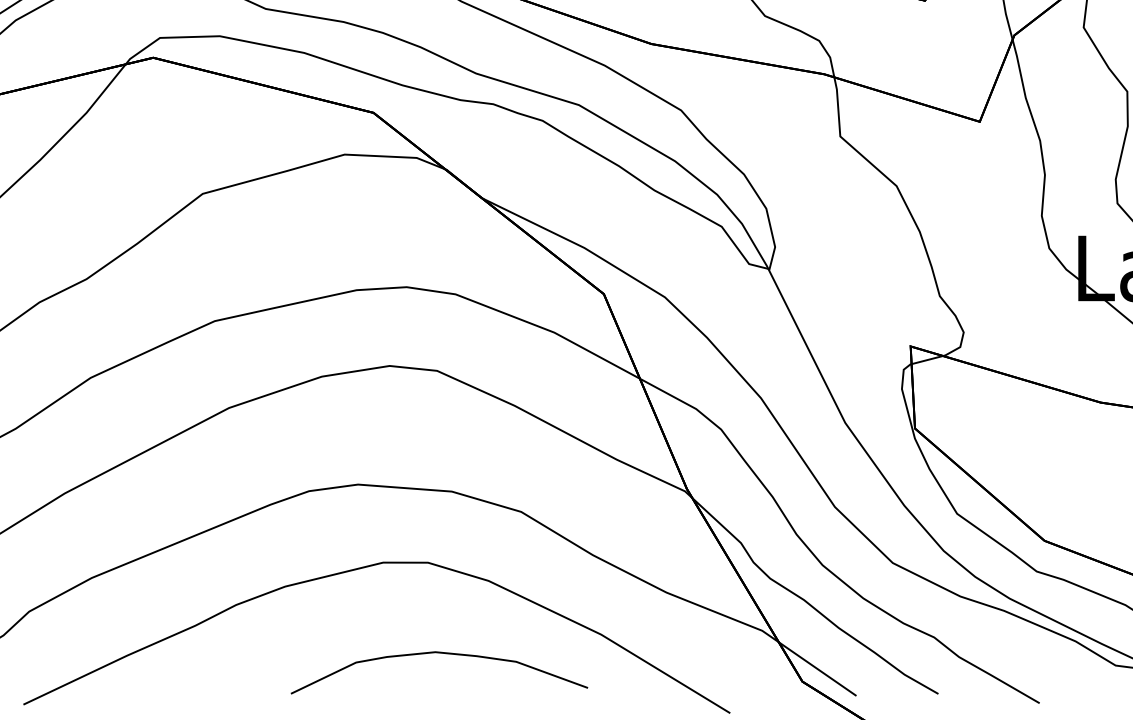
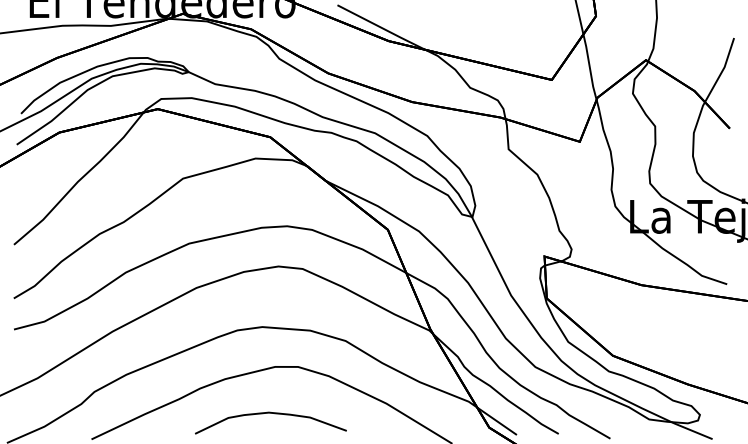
curve: (446, 655) -> (274, 414), moved

